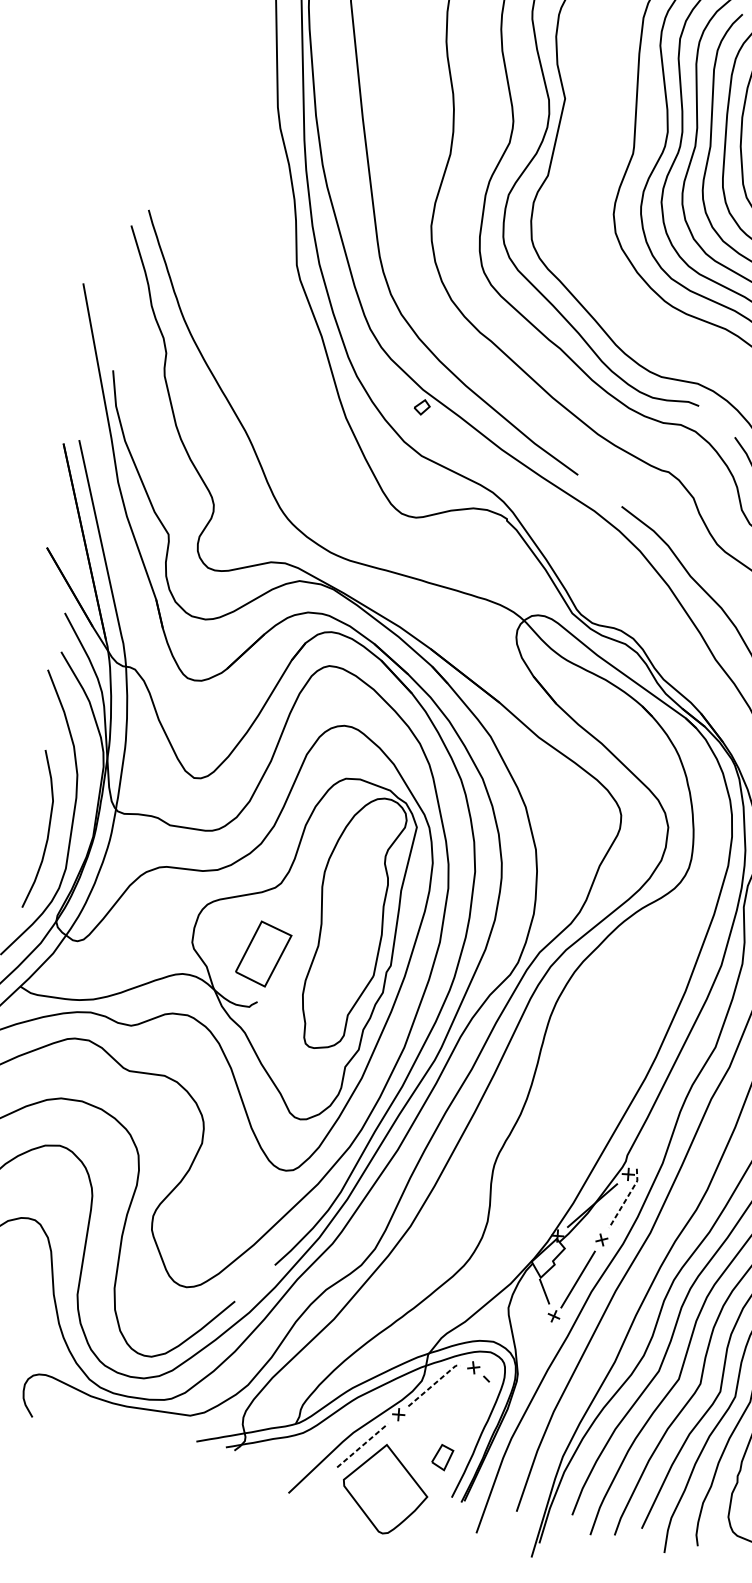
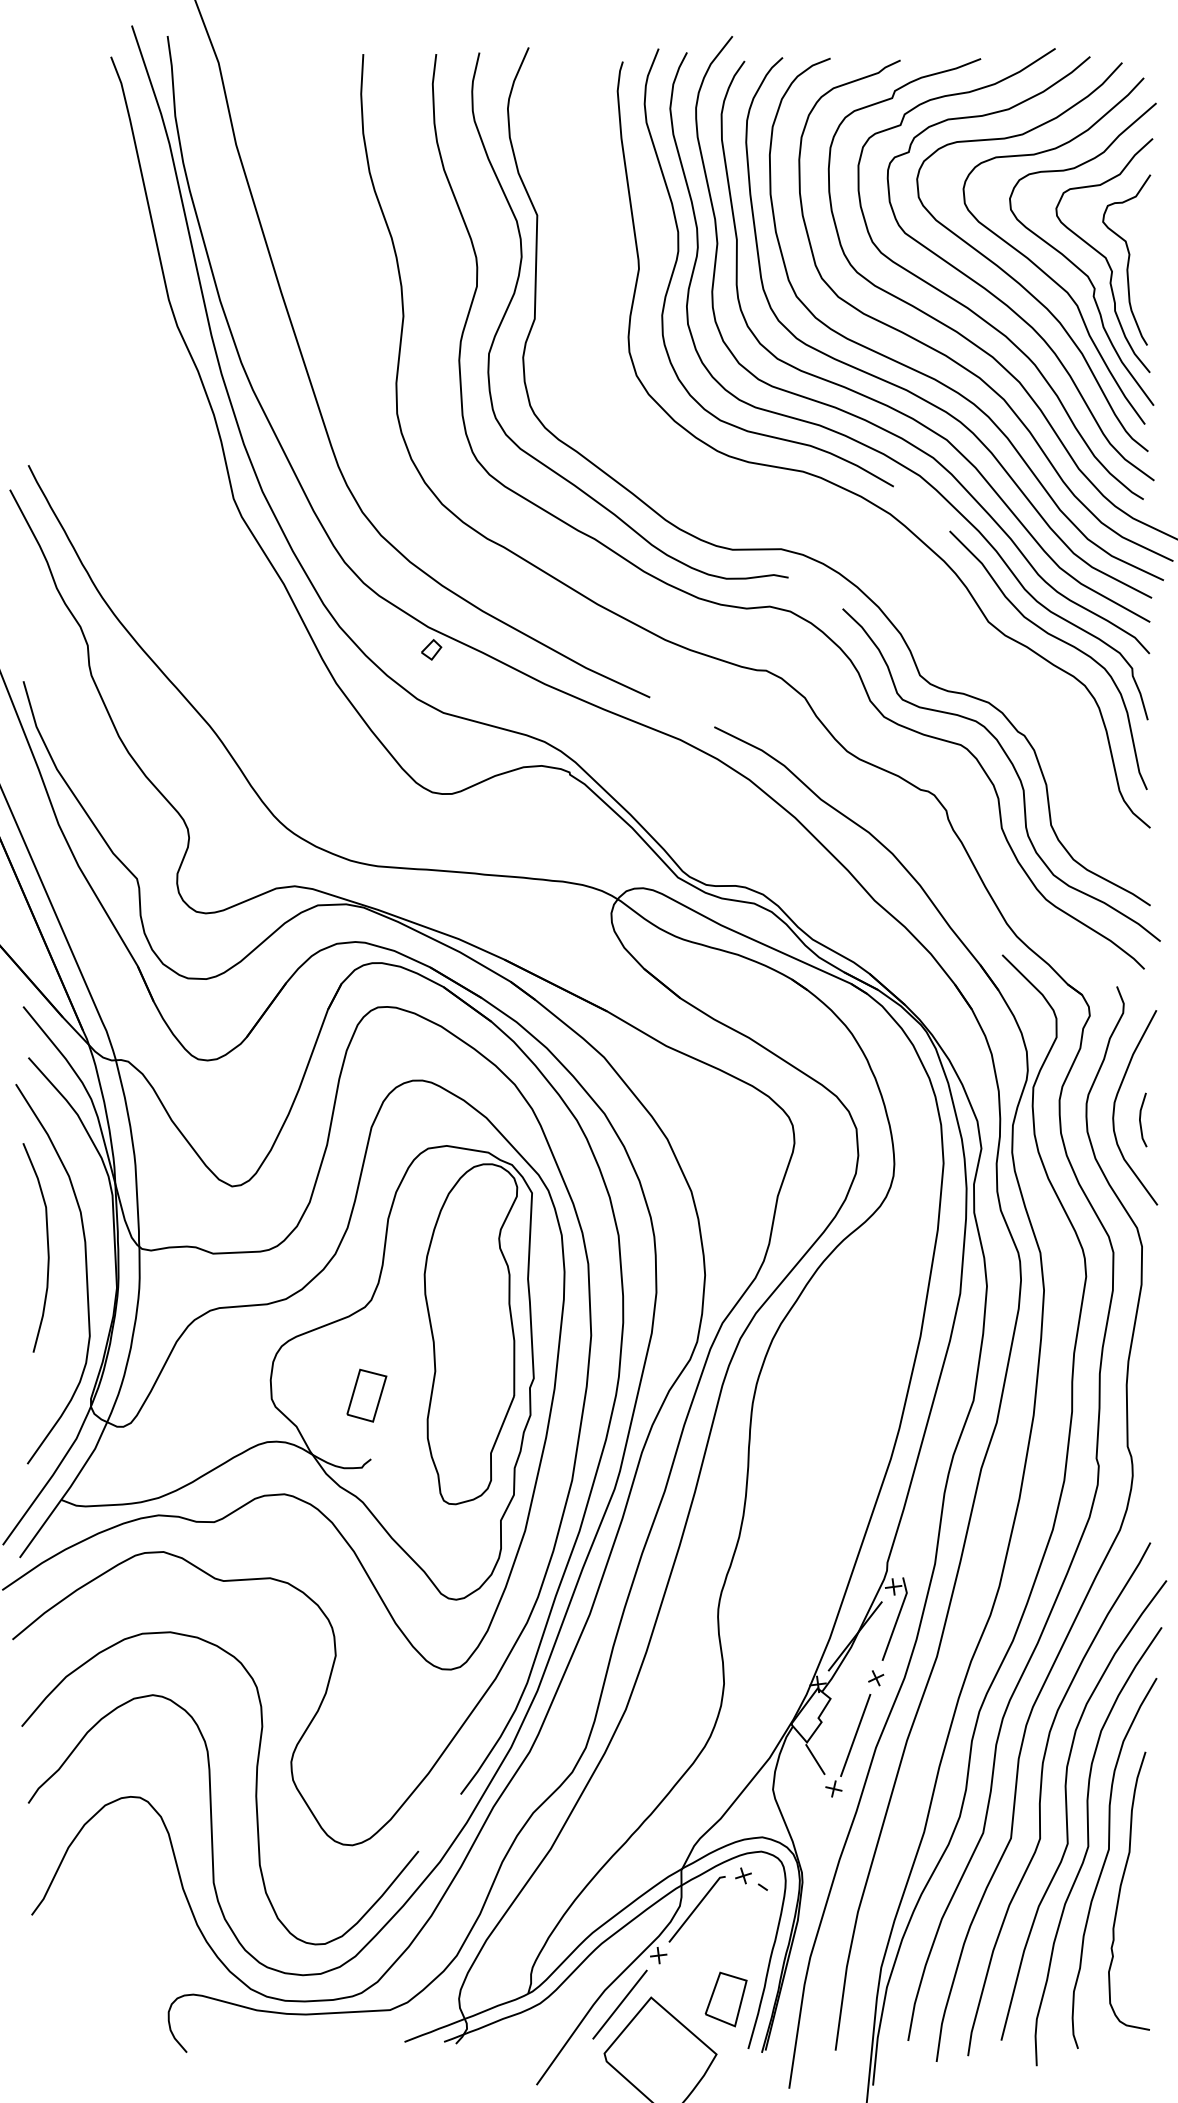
part: (48, 831) -> (47, 1247), moved
part: (263, 953) -> (366, 1395), size x0.62
line: (626, 1199) -> (897, 1619), dashed -> solid
line: (434, 1384) -> (696, 1907), dashed -> solid
line: (362, 1445) -> (620, 2004), dashed -> solid
part: (442, 1457) -> (725, 1999), size x1.67

